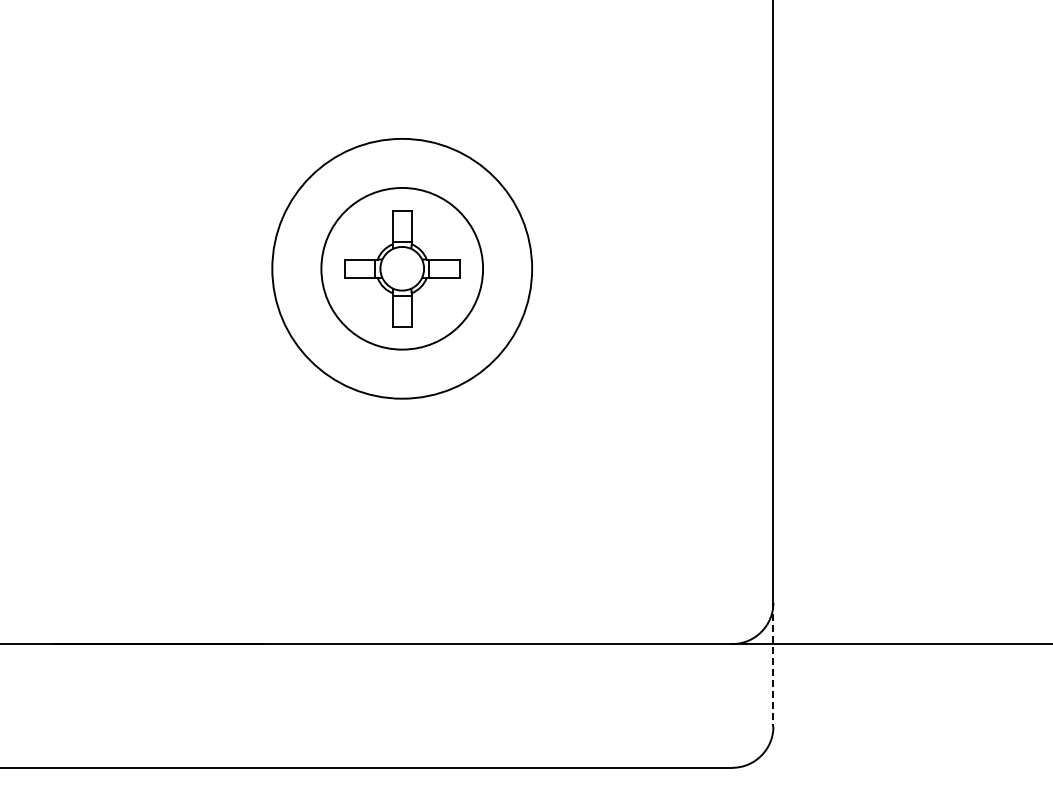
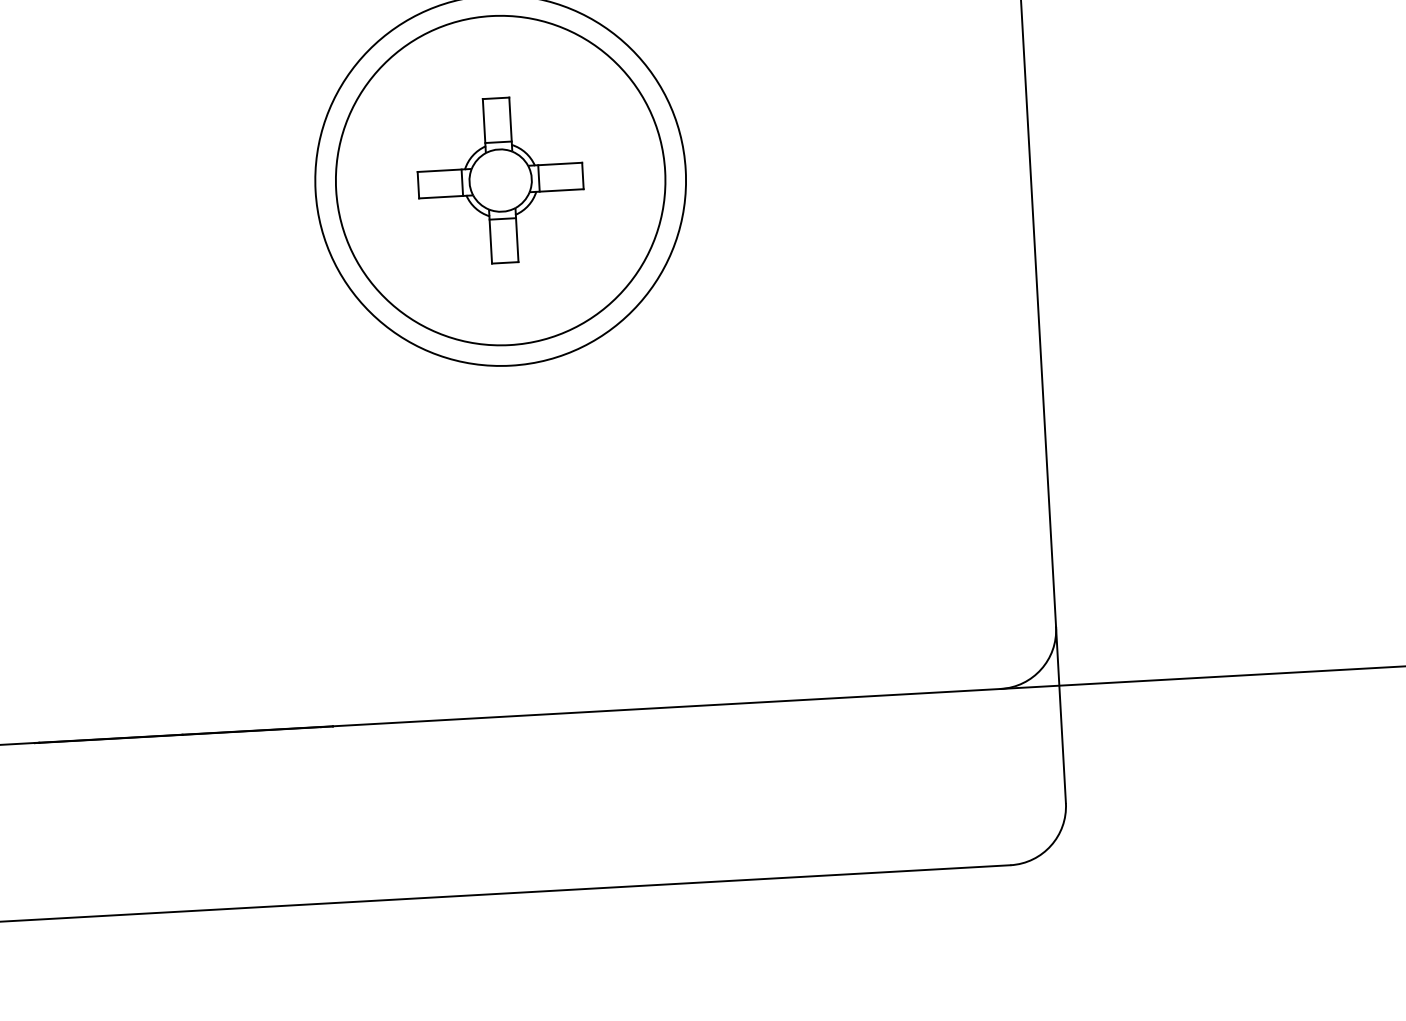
circle: (401, 268) -> (499, 180), size x1.43
line: (773, 664) -> (1061, 714), dashed -> solid

